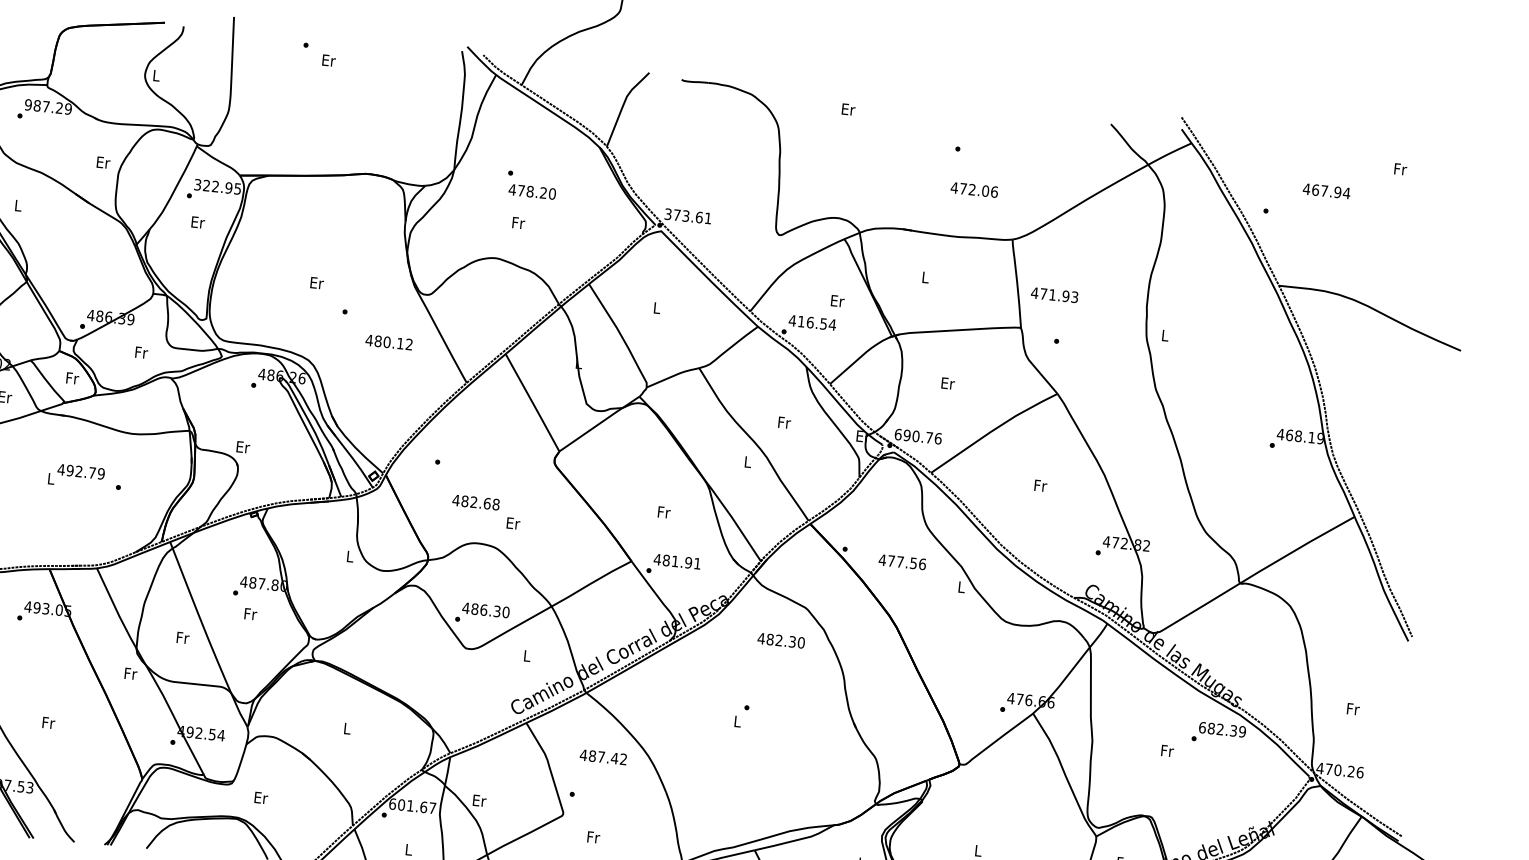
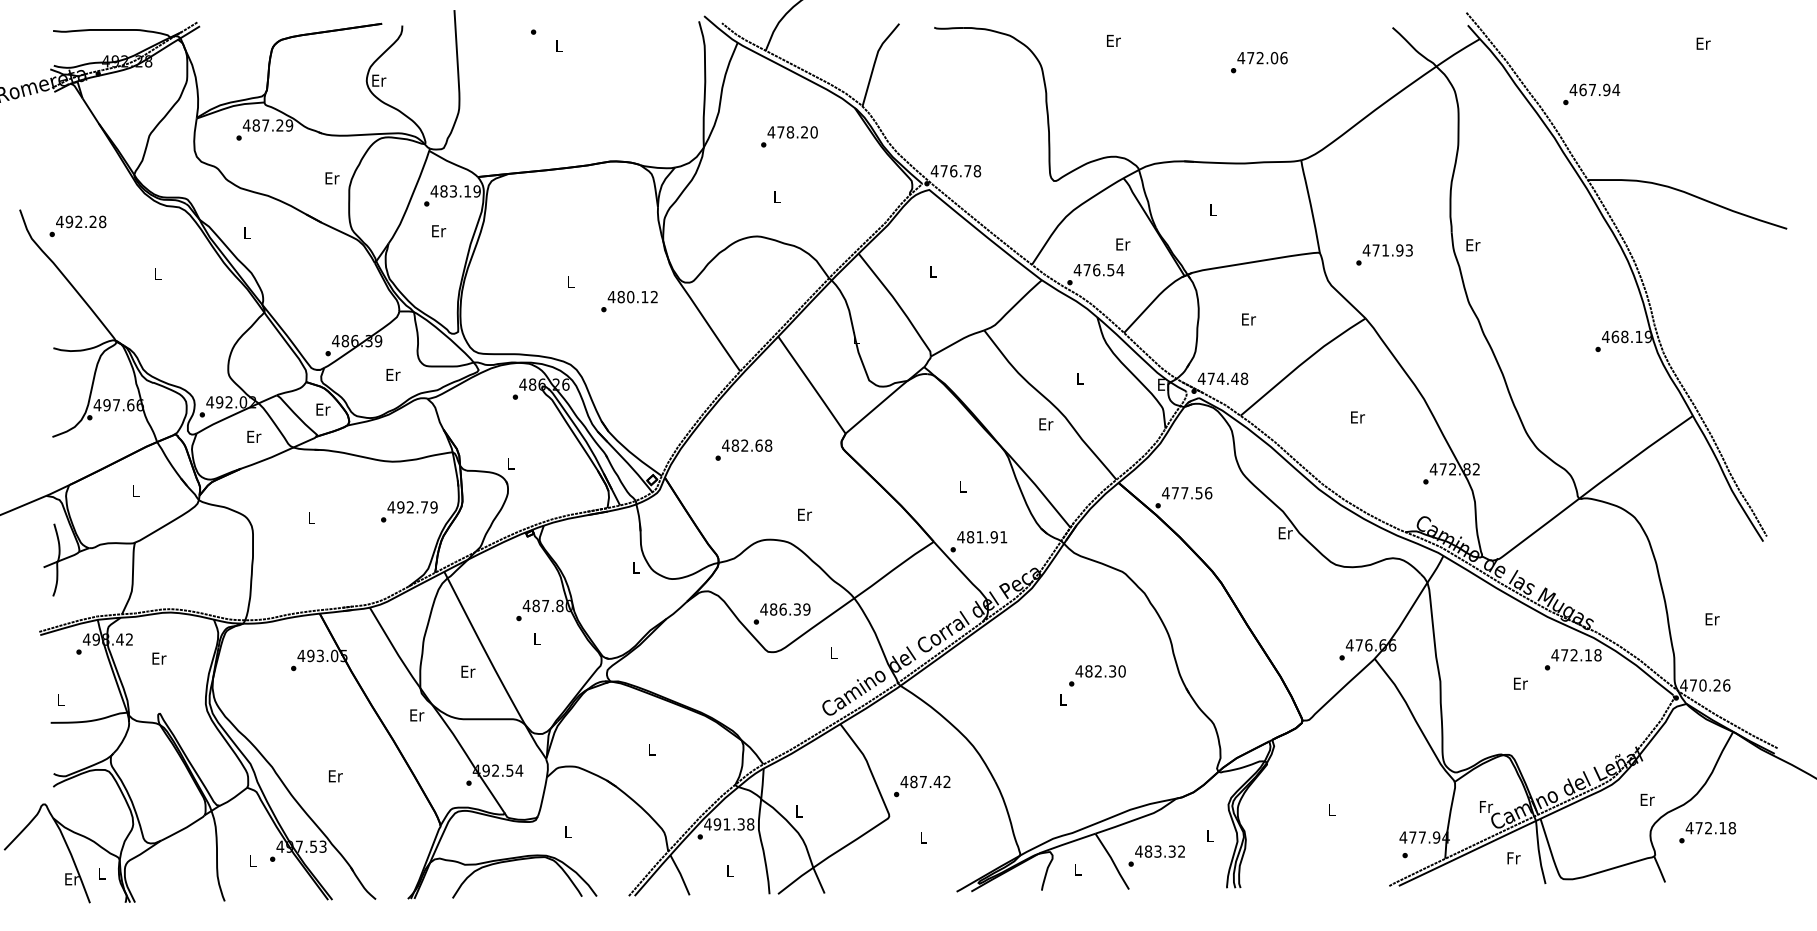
text: (329, 60) -> (559, 45), Er -> L
text: (157, 75) -> (379, 80), L -> Er
text: (28, 104) -> (246, 125), 987.29 -> 487.29
text: (1400, 169) -> (1703, 43), Fr -> Er
text: (217, 186) -> (455, 191), 322.95 -> 483.19
text: (974, 190) -> (1262, 58), moved
text: (1326, 190) -> (1594, 89), moved
text: (532, 191) -> (792, 132), moved
text: (687, 216) -> (955, 171), 373.61 -> 476.78
text: (518, 222) -> (777, 196), Fr -> L
text: (317, 283) -> (571, 282), Er -> L
text: (1054, 295) -> (1387, 250), moved
text: (800, 321) -> (1086, 270), 416.54 -> 476.54
text: (1165, 336) -> (1473, 245), L -> Er
text: (388, 342) -> (632, 297), moved
text: (141, 352) -> (393, 374), Fr -> Er
text: (72, 378) -> (323, 409), Fr -> Er
text: (784, 422) -> (1080, 378), Fr -> L
text: (917, 436) -> (1222, 378), 690.76 -> 474.48
text: (243, 447) -> (511, 463), Er -> L
text: (748, 462) -> (1046, 424), L -> Er
text: (81, 471) -> (412, 507), moved
text: (1040, 485) -> (1357, 417), Fr -> Er
text: (476, 502) -> (747, 445), moved
text: (663, 512) -> (962, 486), Fr -> L
text: (902, 562) -> (1187, 493), moved
text: (961, 587) -> (1285, 533), L -> Er
text: (505, 612) -> (806, 609), 486.30 -> 486.39
text: (249, 614) -> (536, 639), Fr -> L
text: (183, 637) -> (468, 671), Fr -> Er
text: (781, 640) -> (1100, 671), moved
text: (131, 673) -> (417, 715), Fr -> Er
text: (1353, 709) -> (1712, 619), Fr -> Er
text: (48, 723) -> (335, 776), Fr -> Er
text: (1222, 729) -> (1576, 655), 682.39 -> 472.18
text: (1167, 750) -> (1520, 683), Fr -> Er
text: (603, 756) -> (925, 781), moved
text: (261, 798) -> (568, 832), Er -> L
text: (479, 800) -> (799, 811), Er -> L
text: (412, 806) -> (729, 824), 601.67 -> 491.38
text: (593, 837) -> (923, 837), Fr -> L

